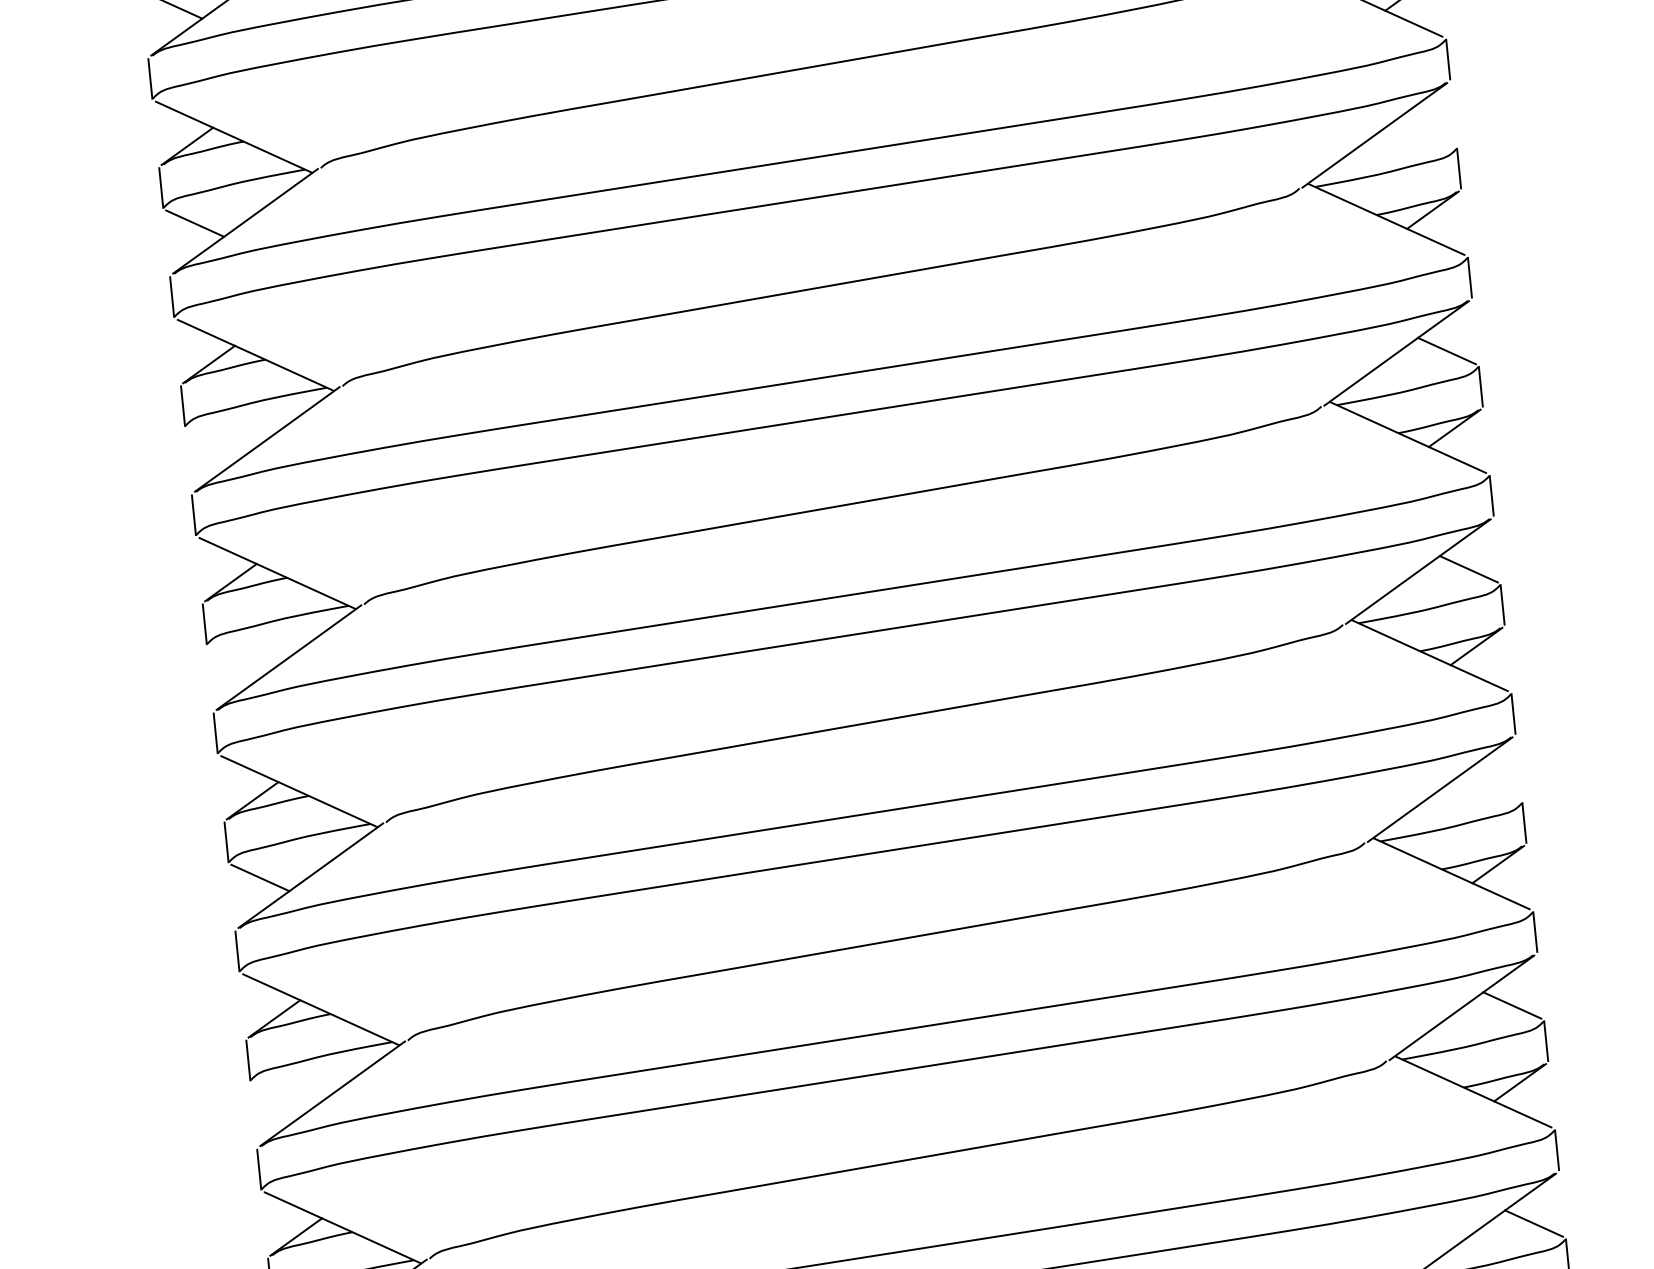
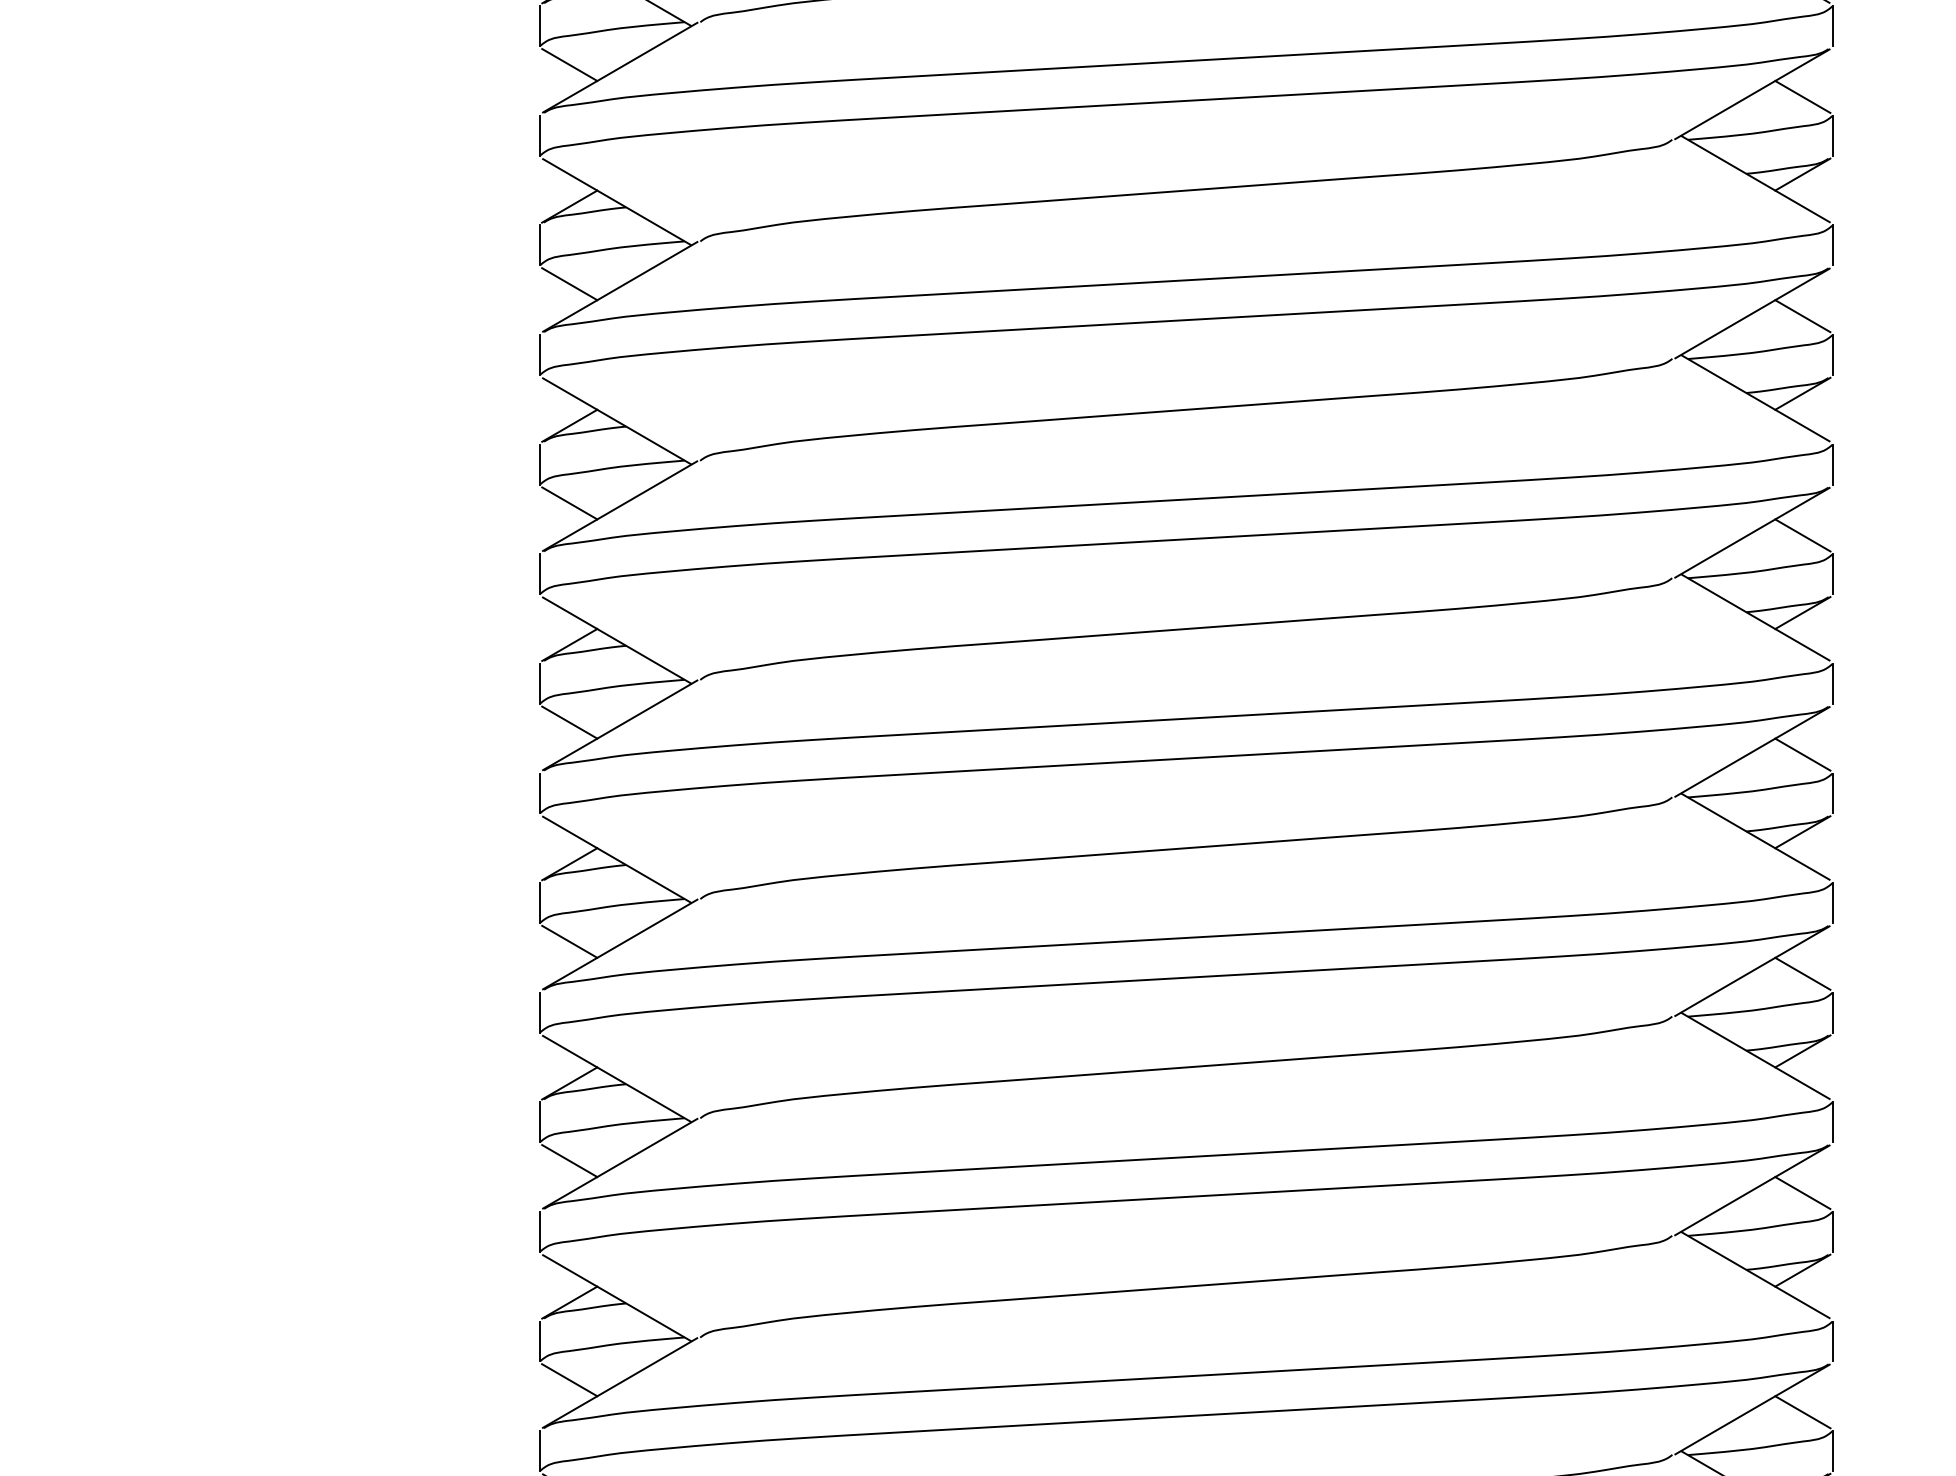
line: (1424, 132) -> (1802, 96), added
line: (216, 442) -> (569, 284), added
line: (238, 659) -> (569, 503), added
line: (1490, 787) -> (1802, 754), added
line: (281, 1095) -> (569, 941), added

